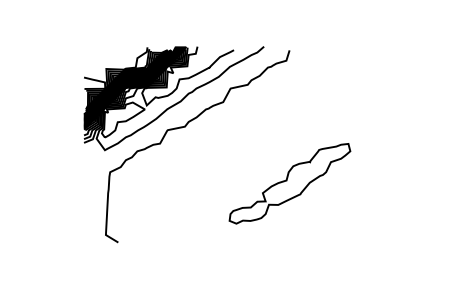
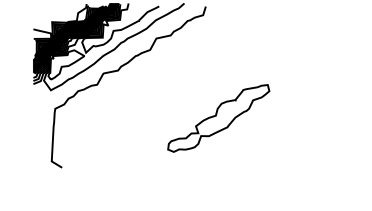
part: (289, 183) -> (218, 118), moved

